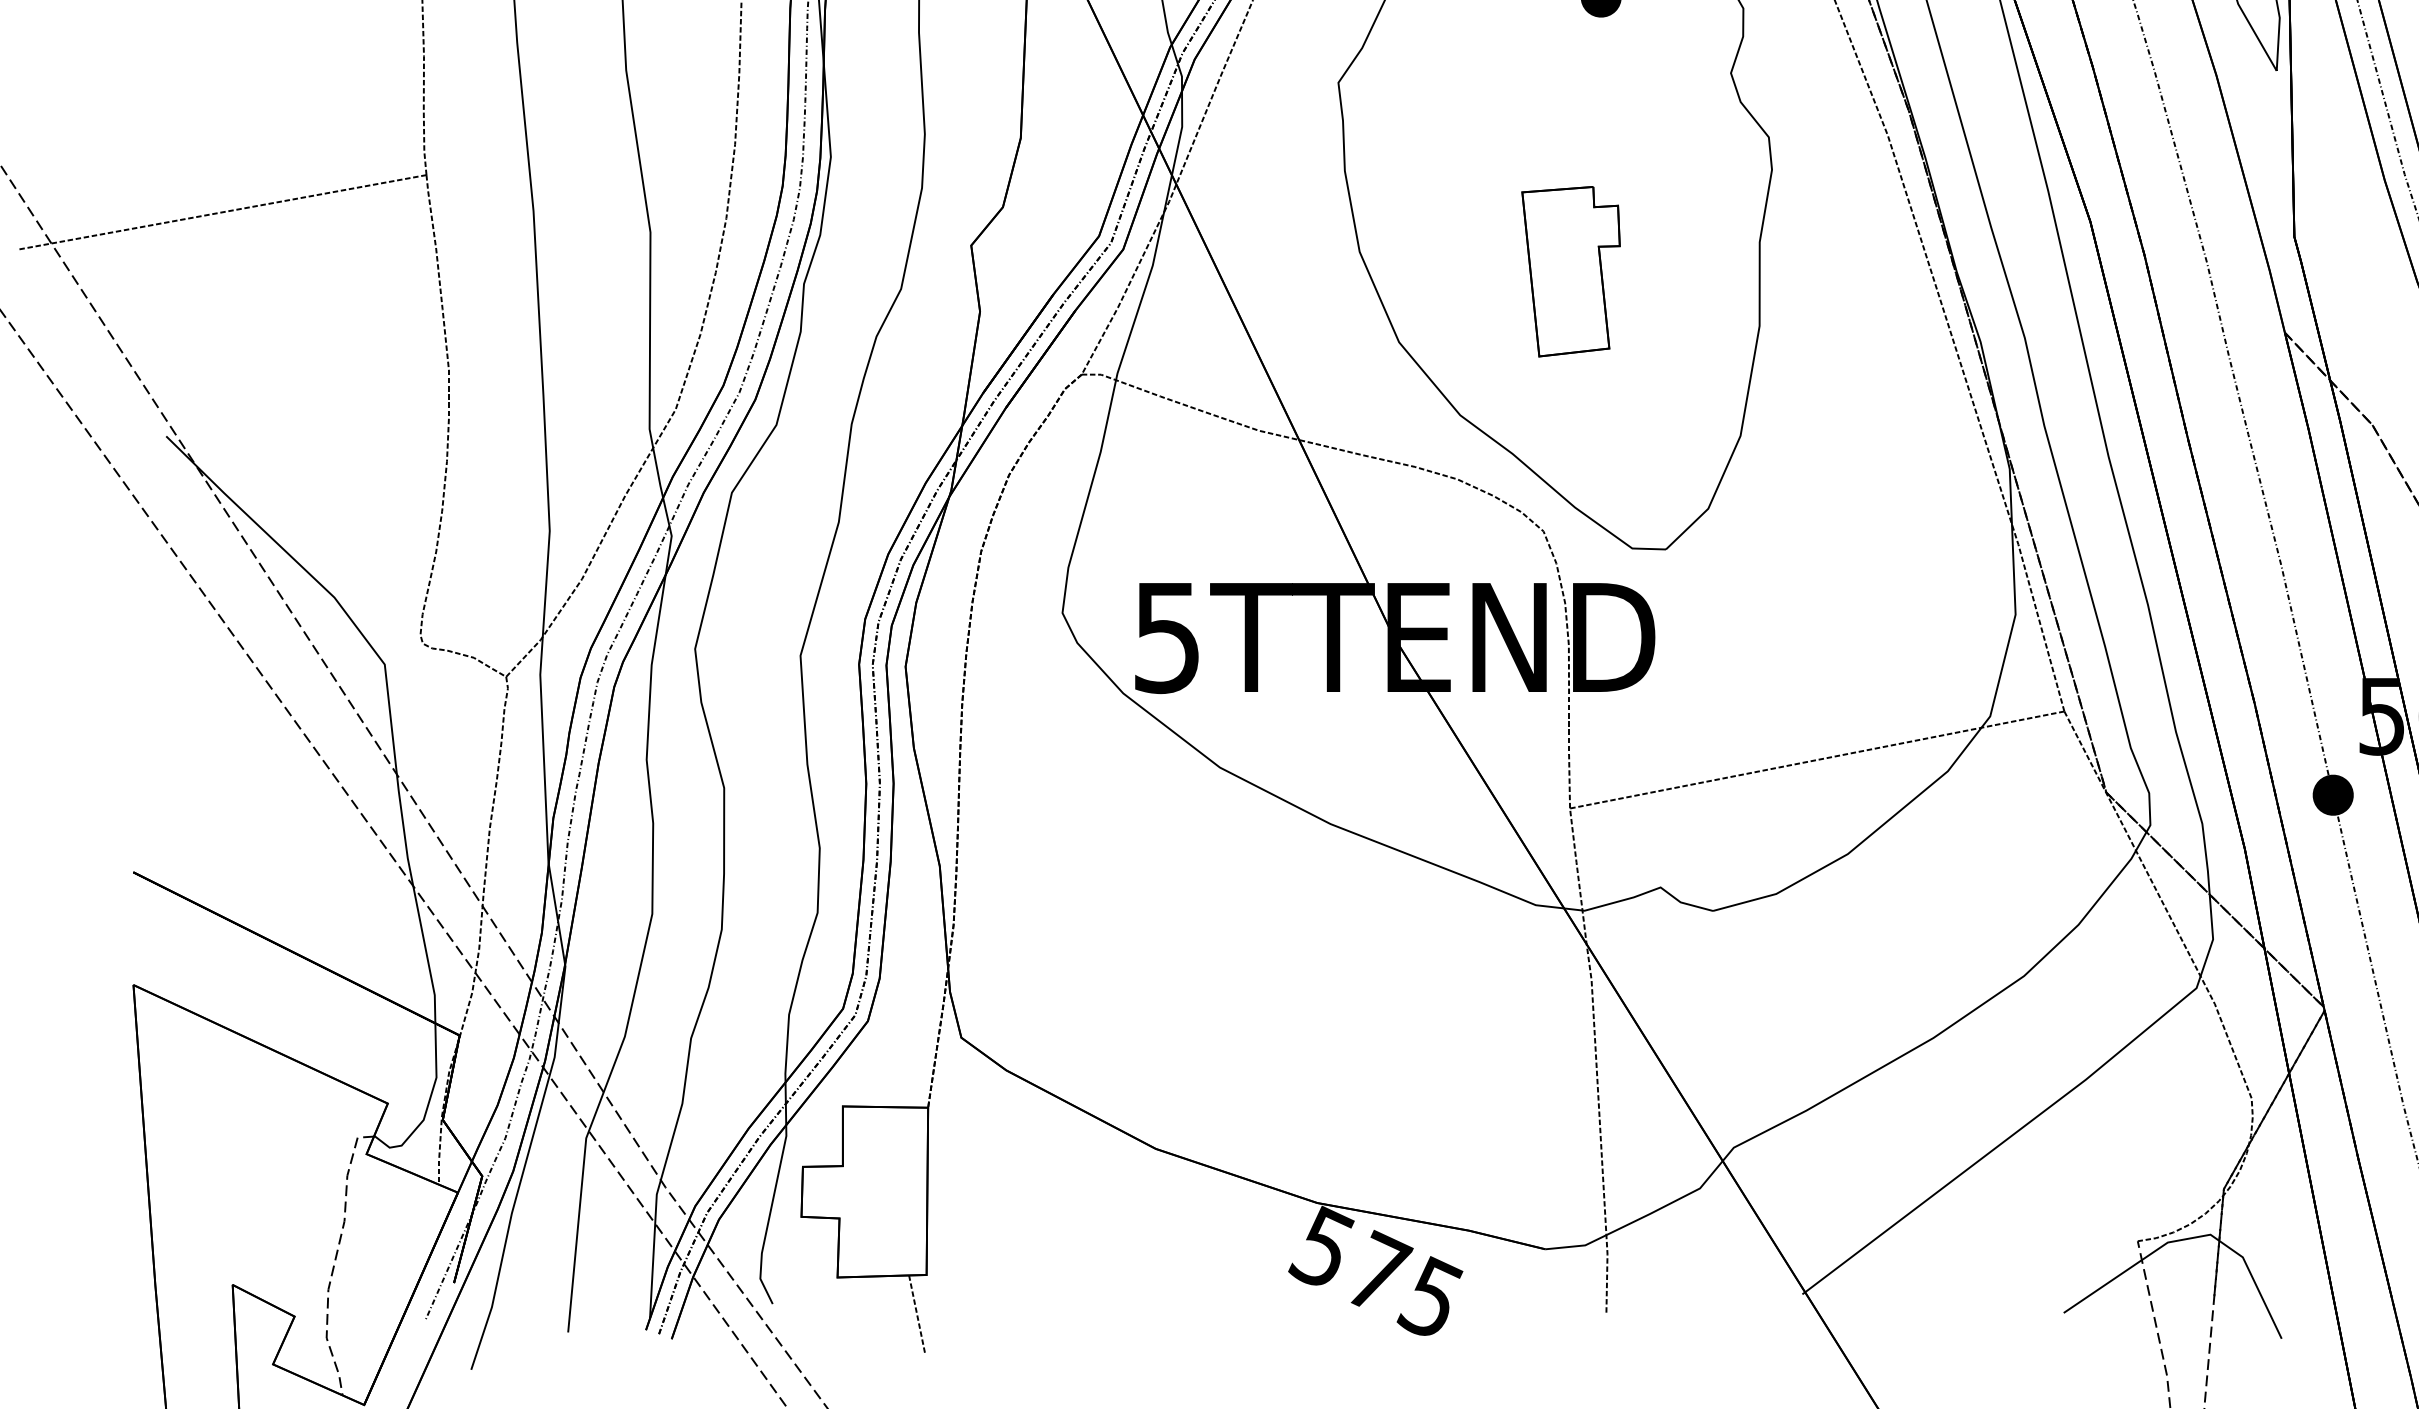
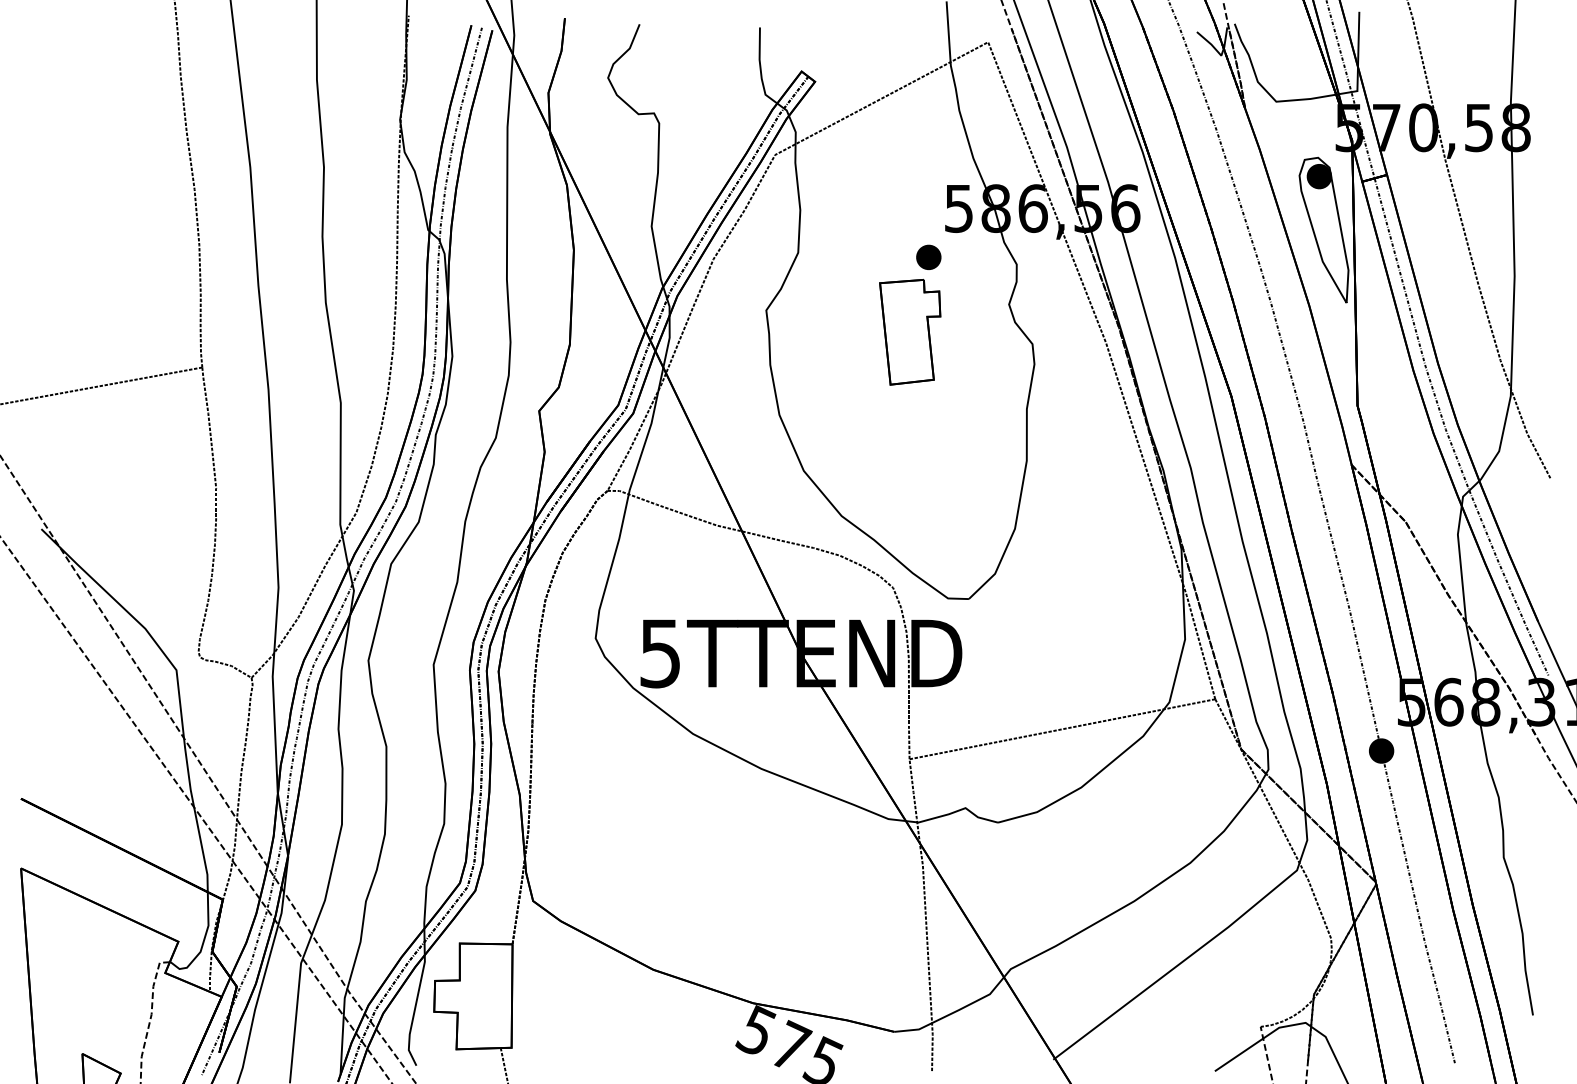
part: (1571, 270) -> (910, 331), moved

